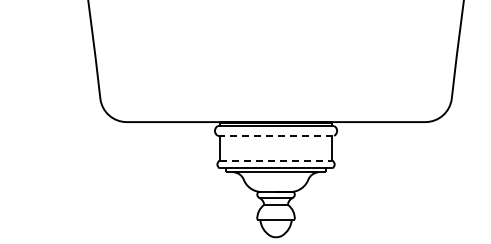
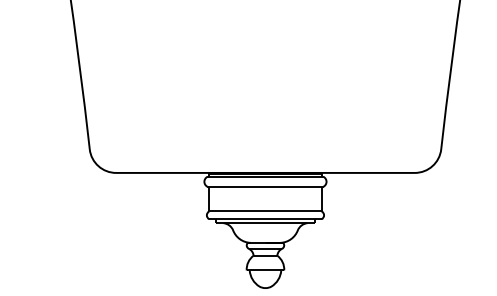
line: (276, 135) -> (265, 186), dashed -> solid
line: (276, 160) -> (265, 211), dashed -> solid

